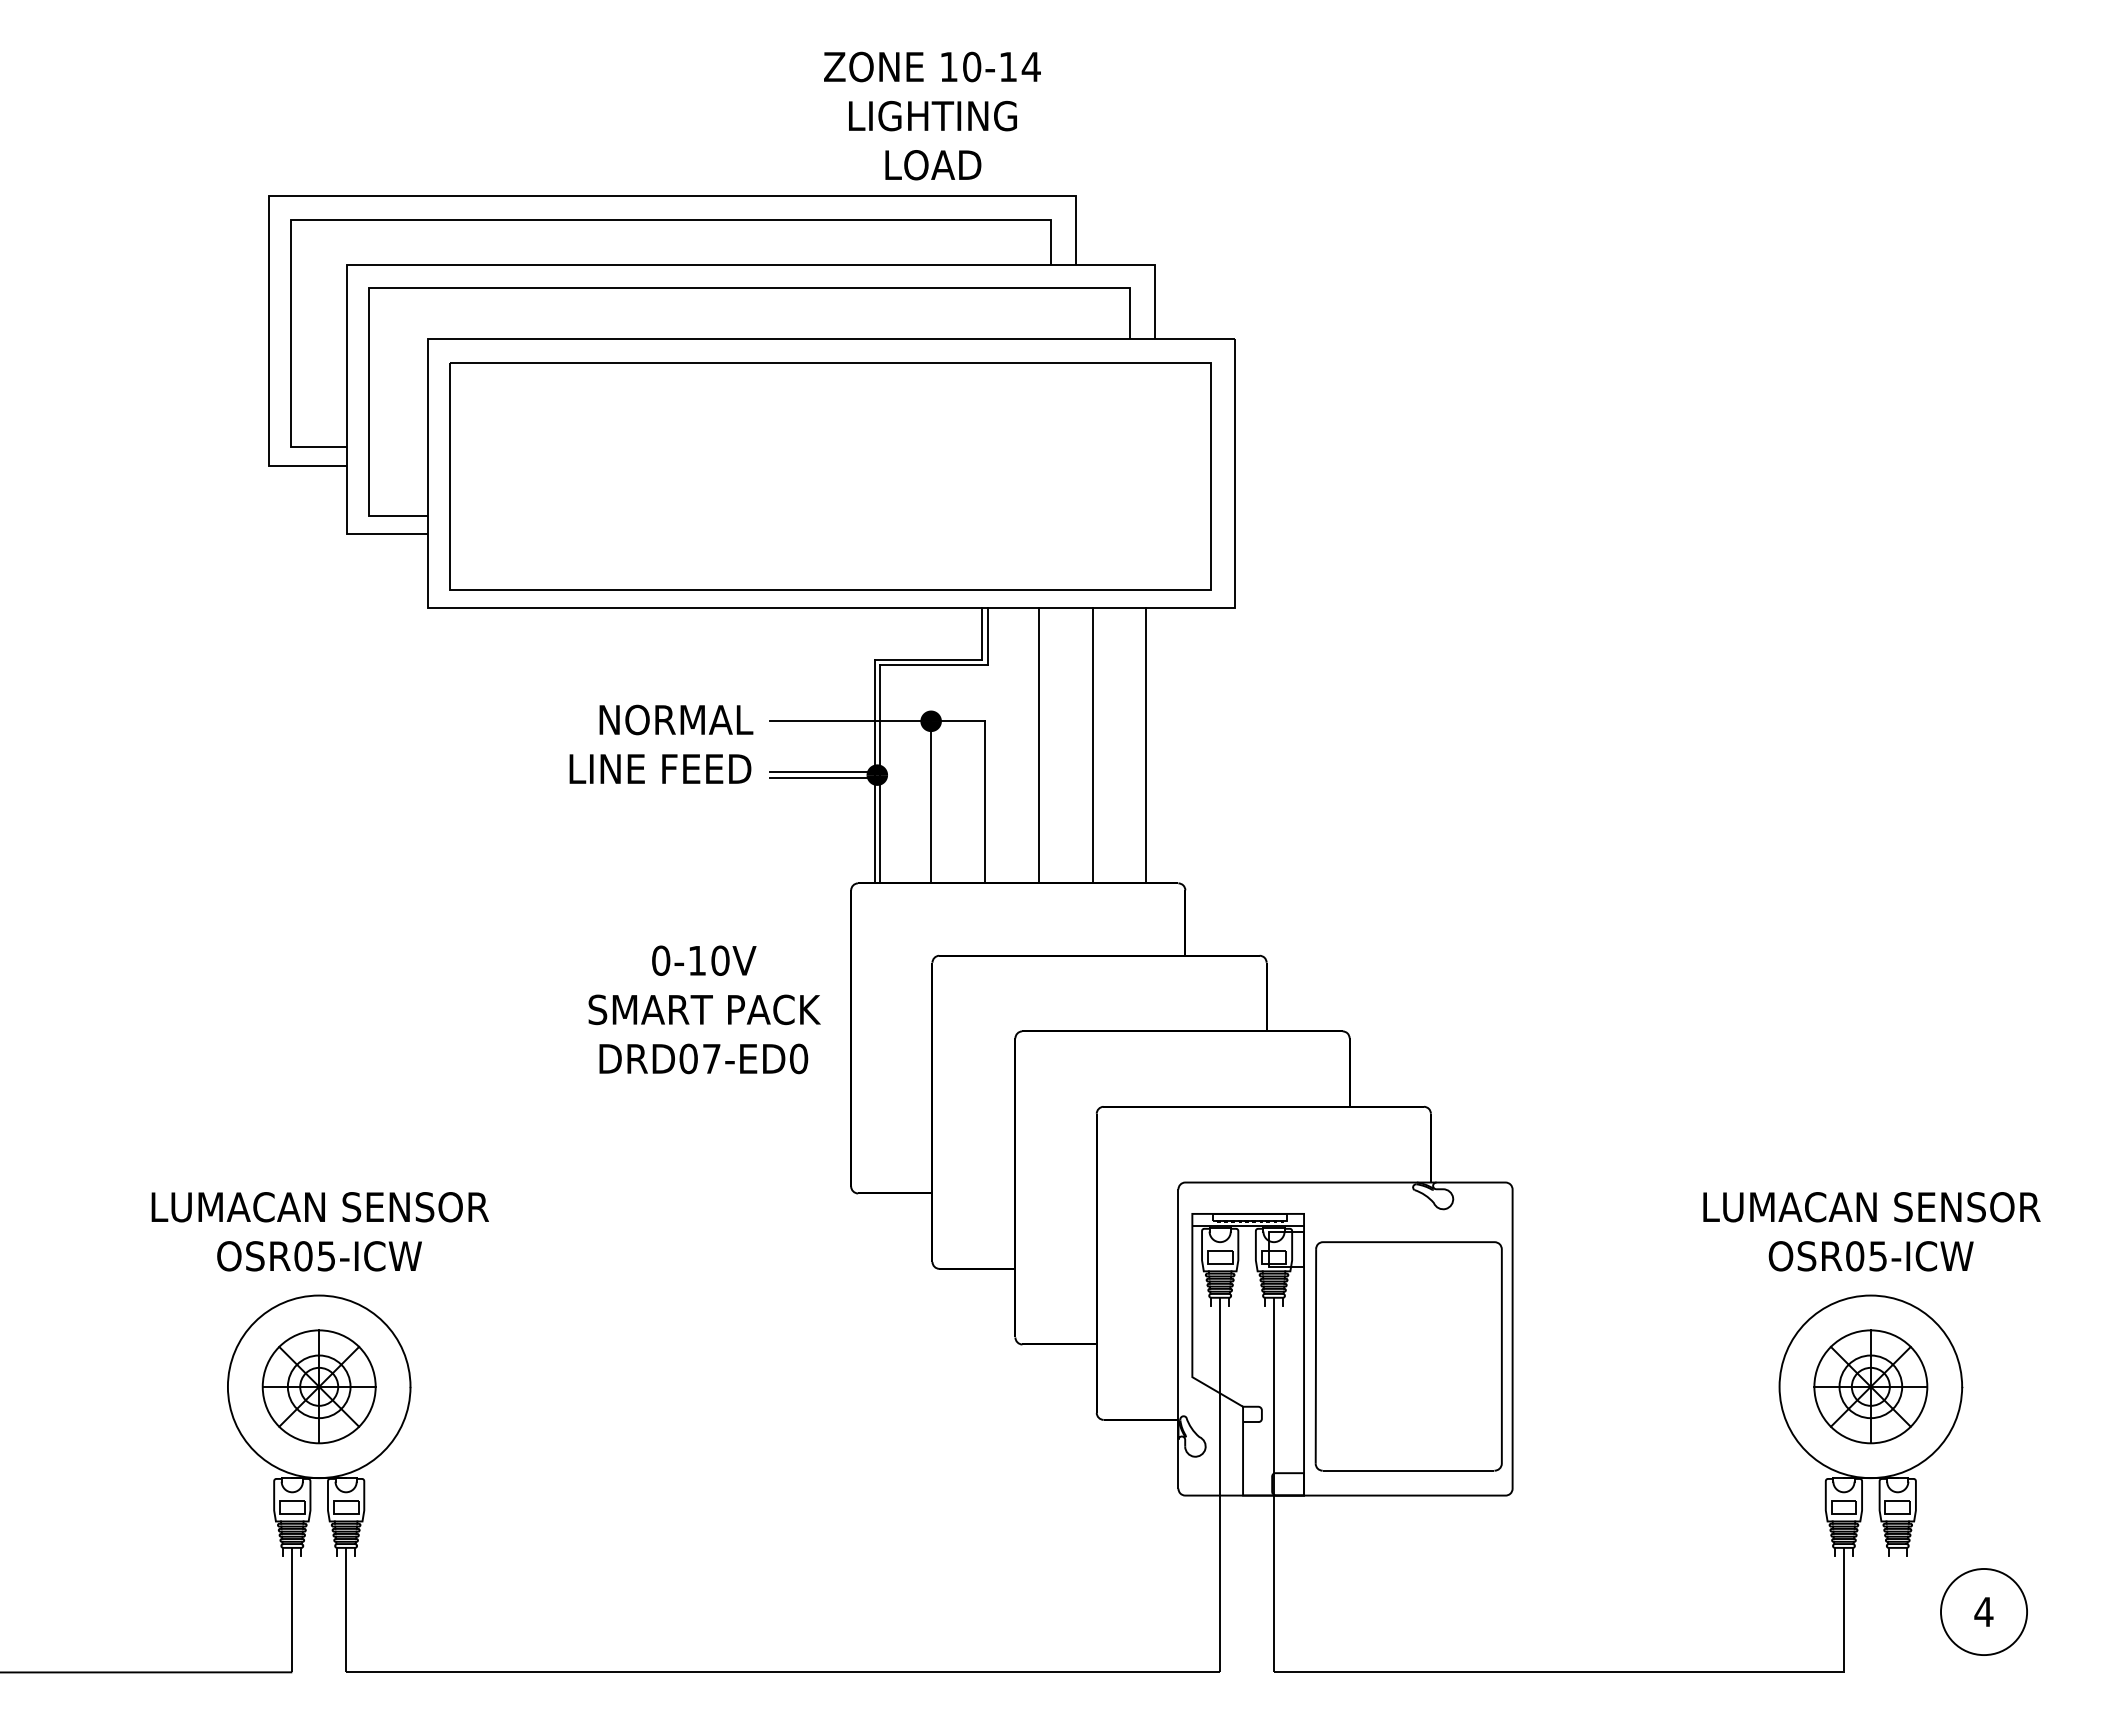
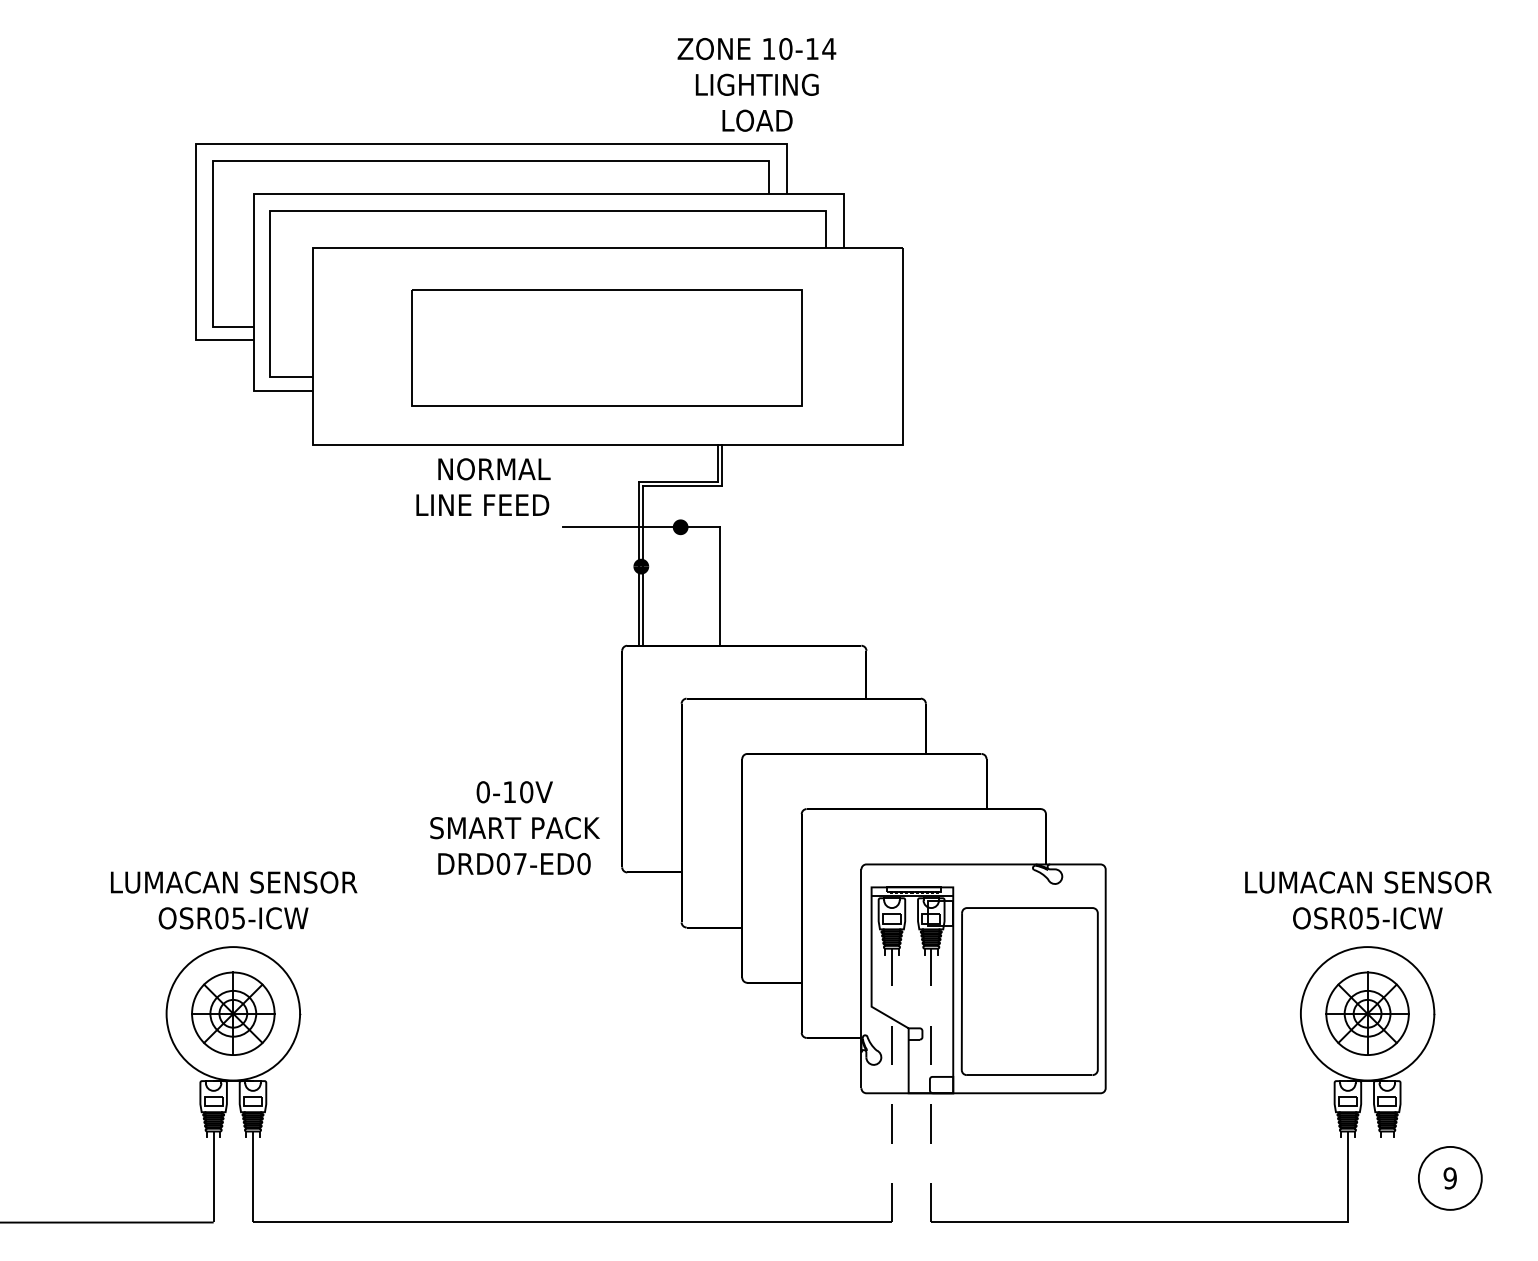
text: (932, 115) -> (756, 84), moved
part: (830, 476) -> (607, 348), size x0.7
text: (661, 743) -> (483, 486), moved
line: (1038, 745) -> (759, 544), removed
line: (1092, 745) -> (798, 544), removed
line: (1146, 745) -> (838, 544), removed
line: (823, 772) -> (601, 564), removed
line: (823, 777) -> (601, 568), removed
line: (931, 801) -> (680, 585), removed
text: (704, 1009) -> (514, 827), moved
line: (1220, 1484) -> (892, 1085), solid -> dashed
line: (1274, 1484) -> (931, 1085), solid -> dashed
text: (1983, 1611) -> (1449, 1178), 4 -> 9

